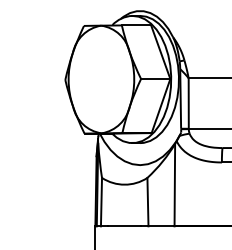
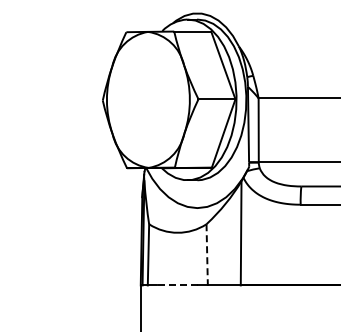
line: (148, 201) -> (207, 254), solid -> dashed
line: (124, 226) -> (177, 285), solid -> dashed

